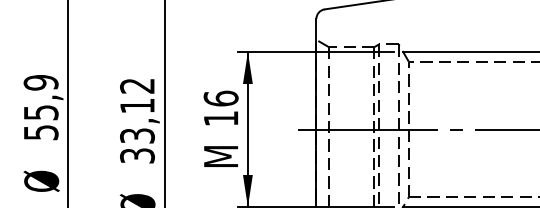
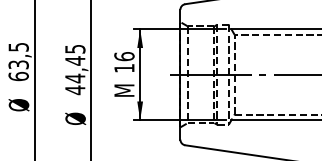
text: (40, 106) -> (18, 61), 55,9 -> 63,5
text: (137, 122) -> (75, 70), 33,12 -> 44,45

